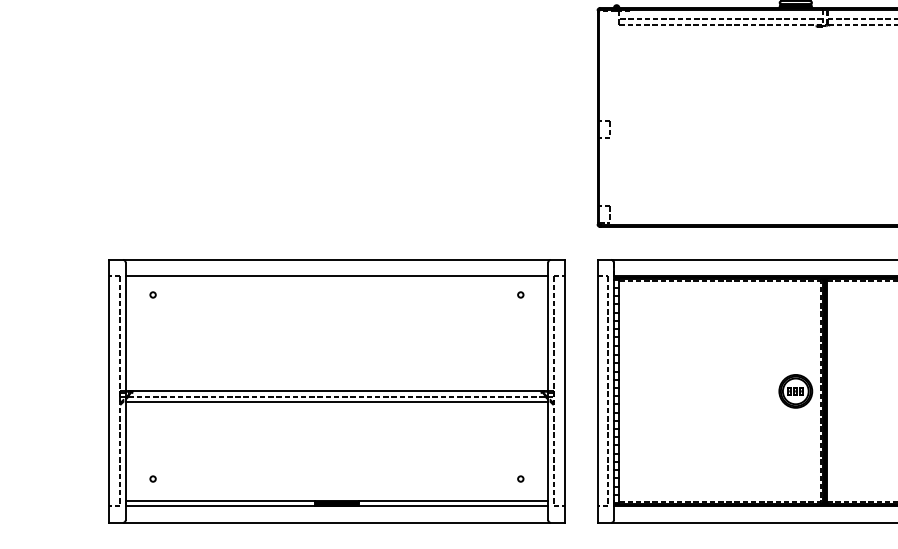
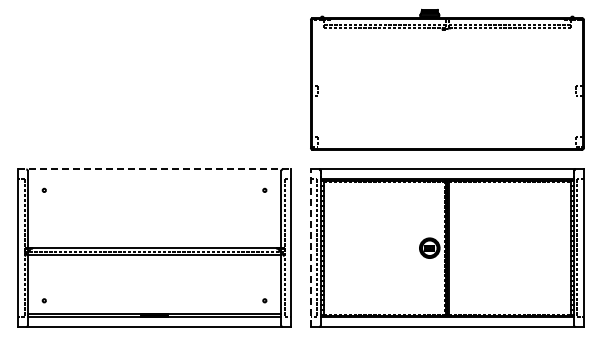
line: (336, 260) -> (154, 169), solid -> dashed
line: (336, 276) -> (154, 179), removed
line: (596, 391) -> (310, 248), solid -> dashed

